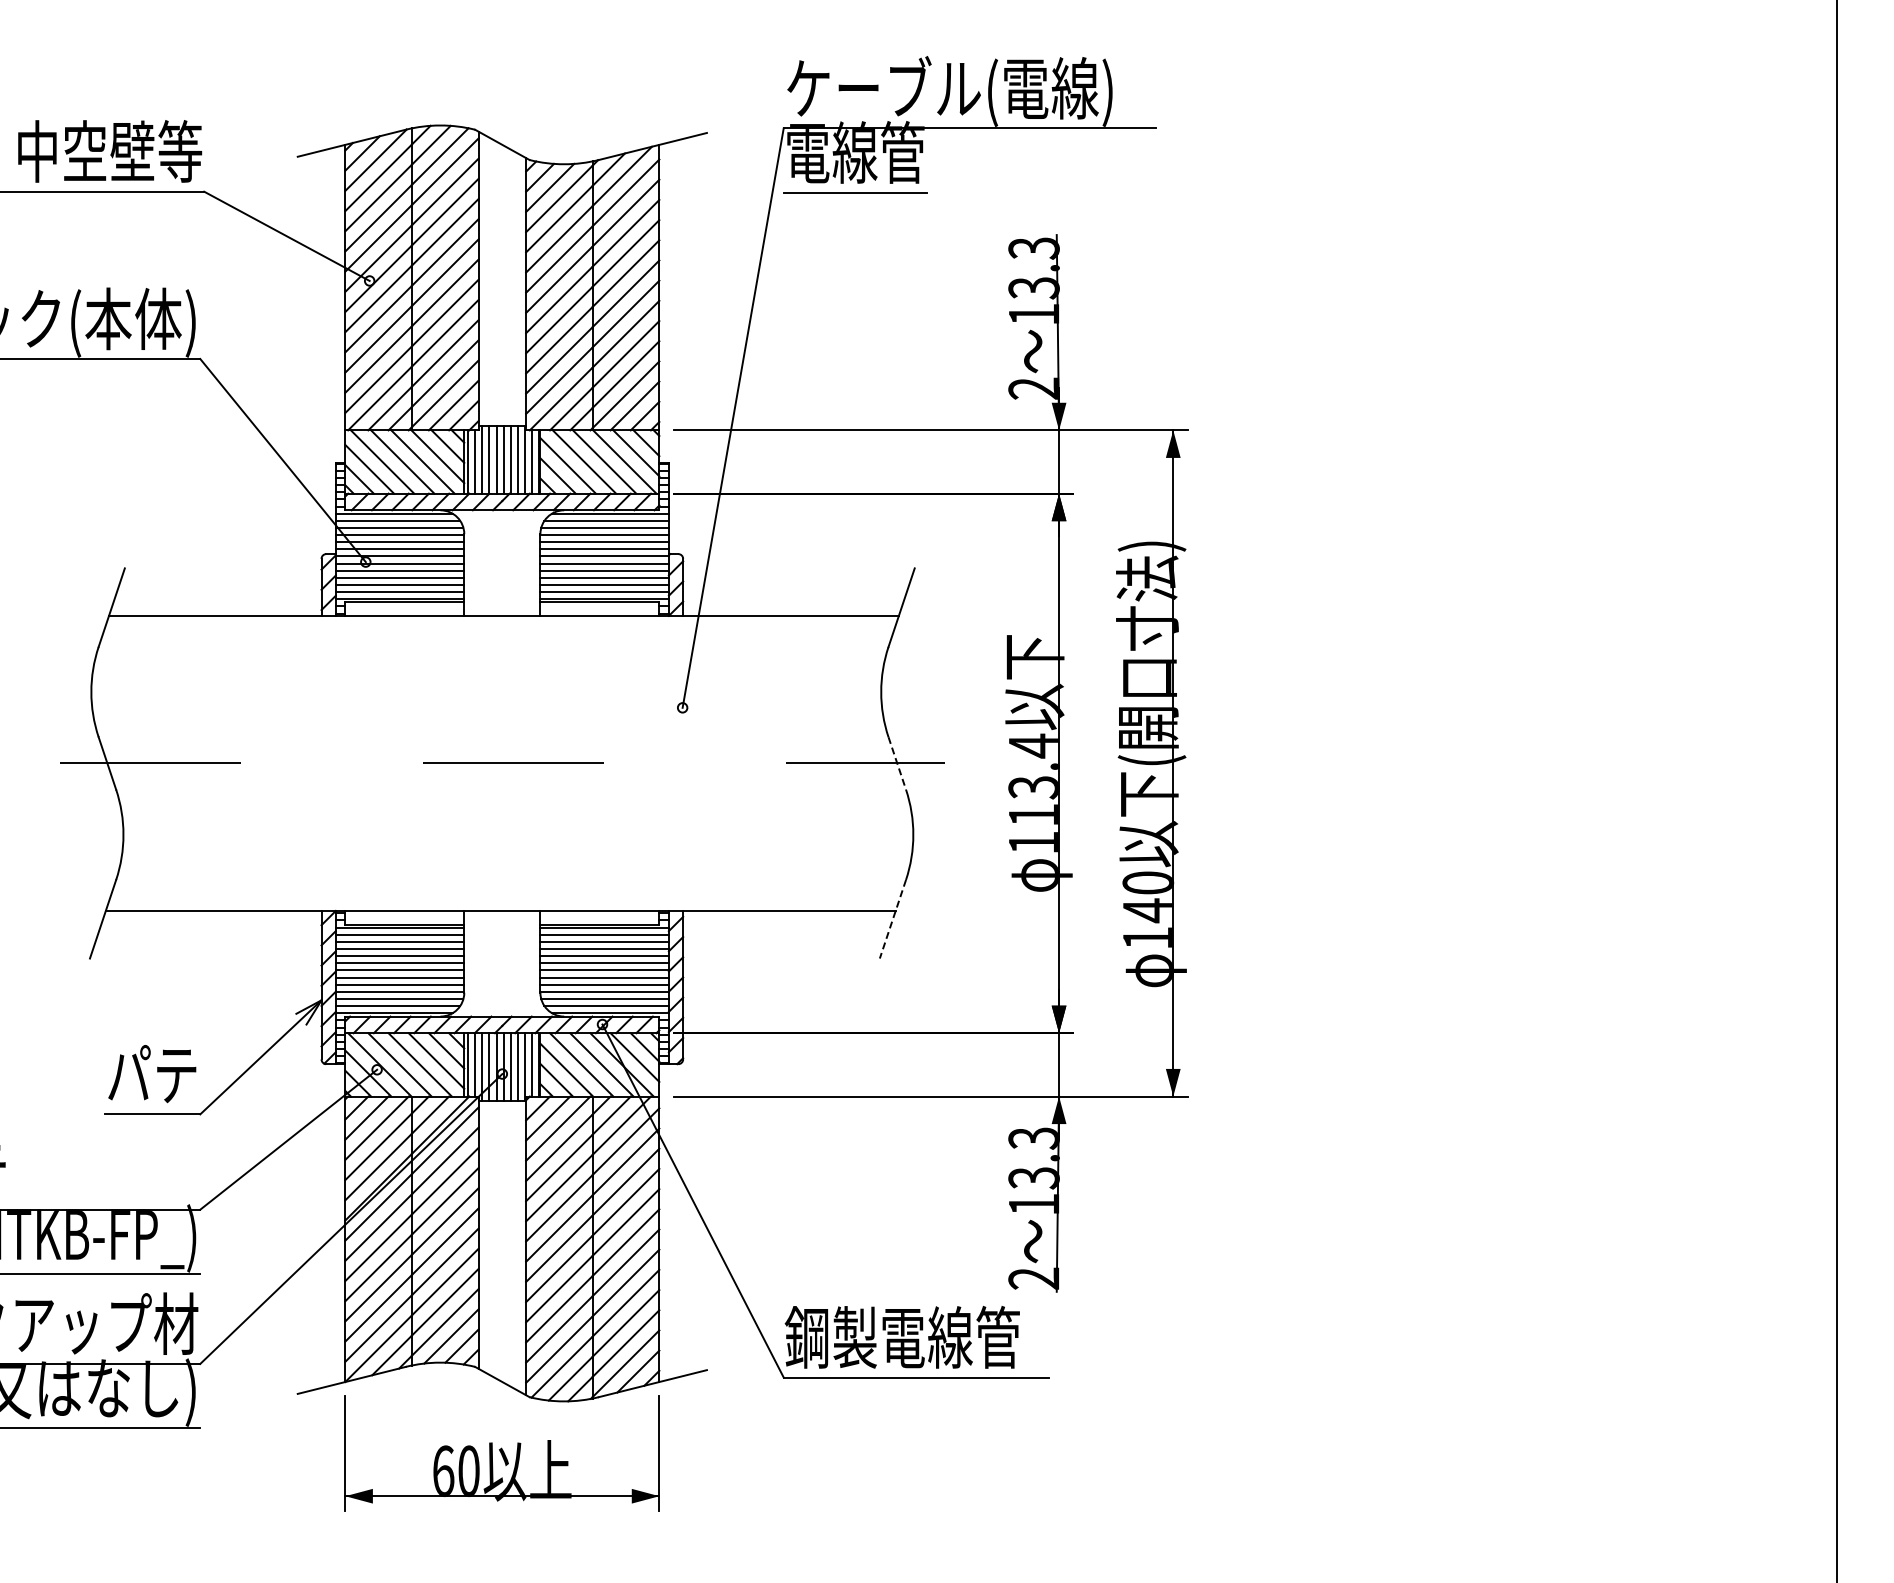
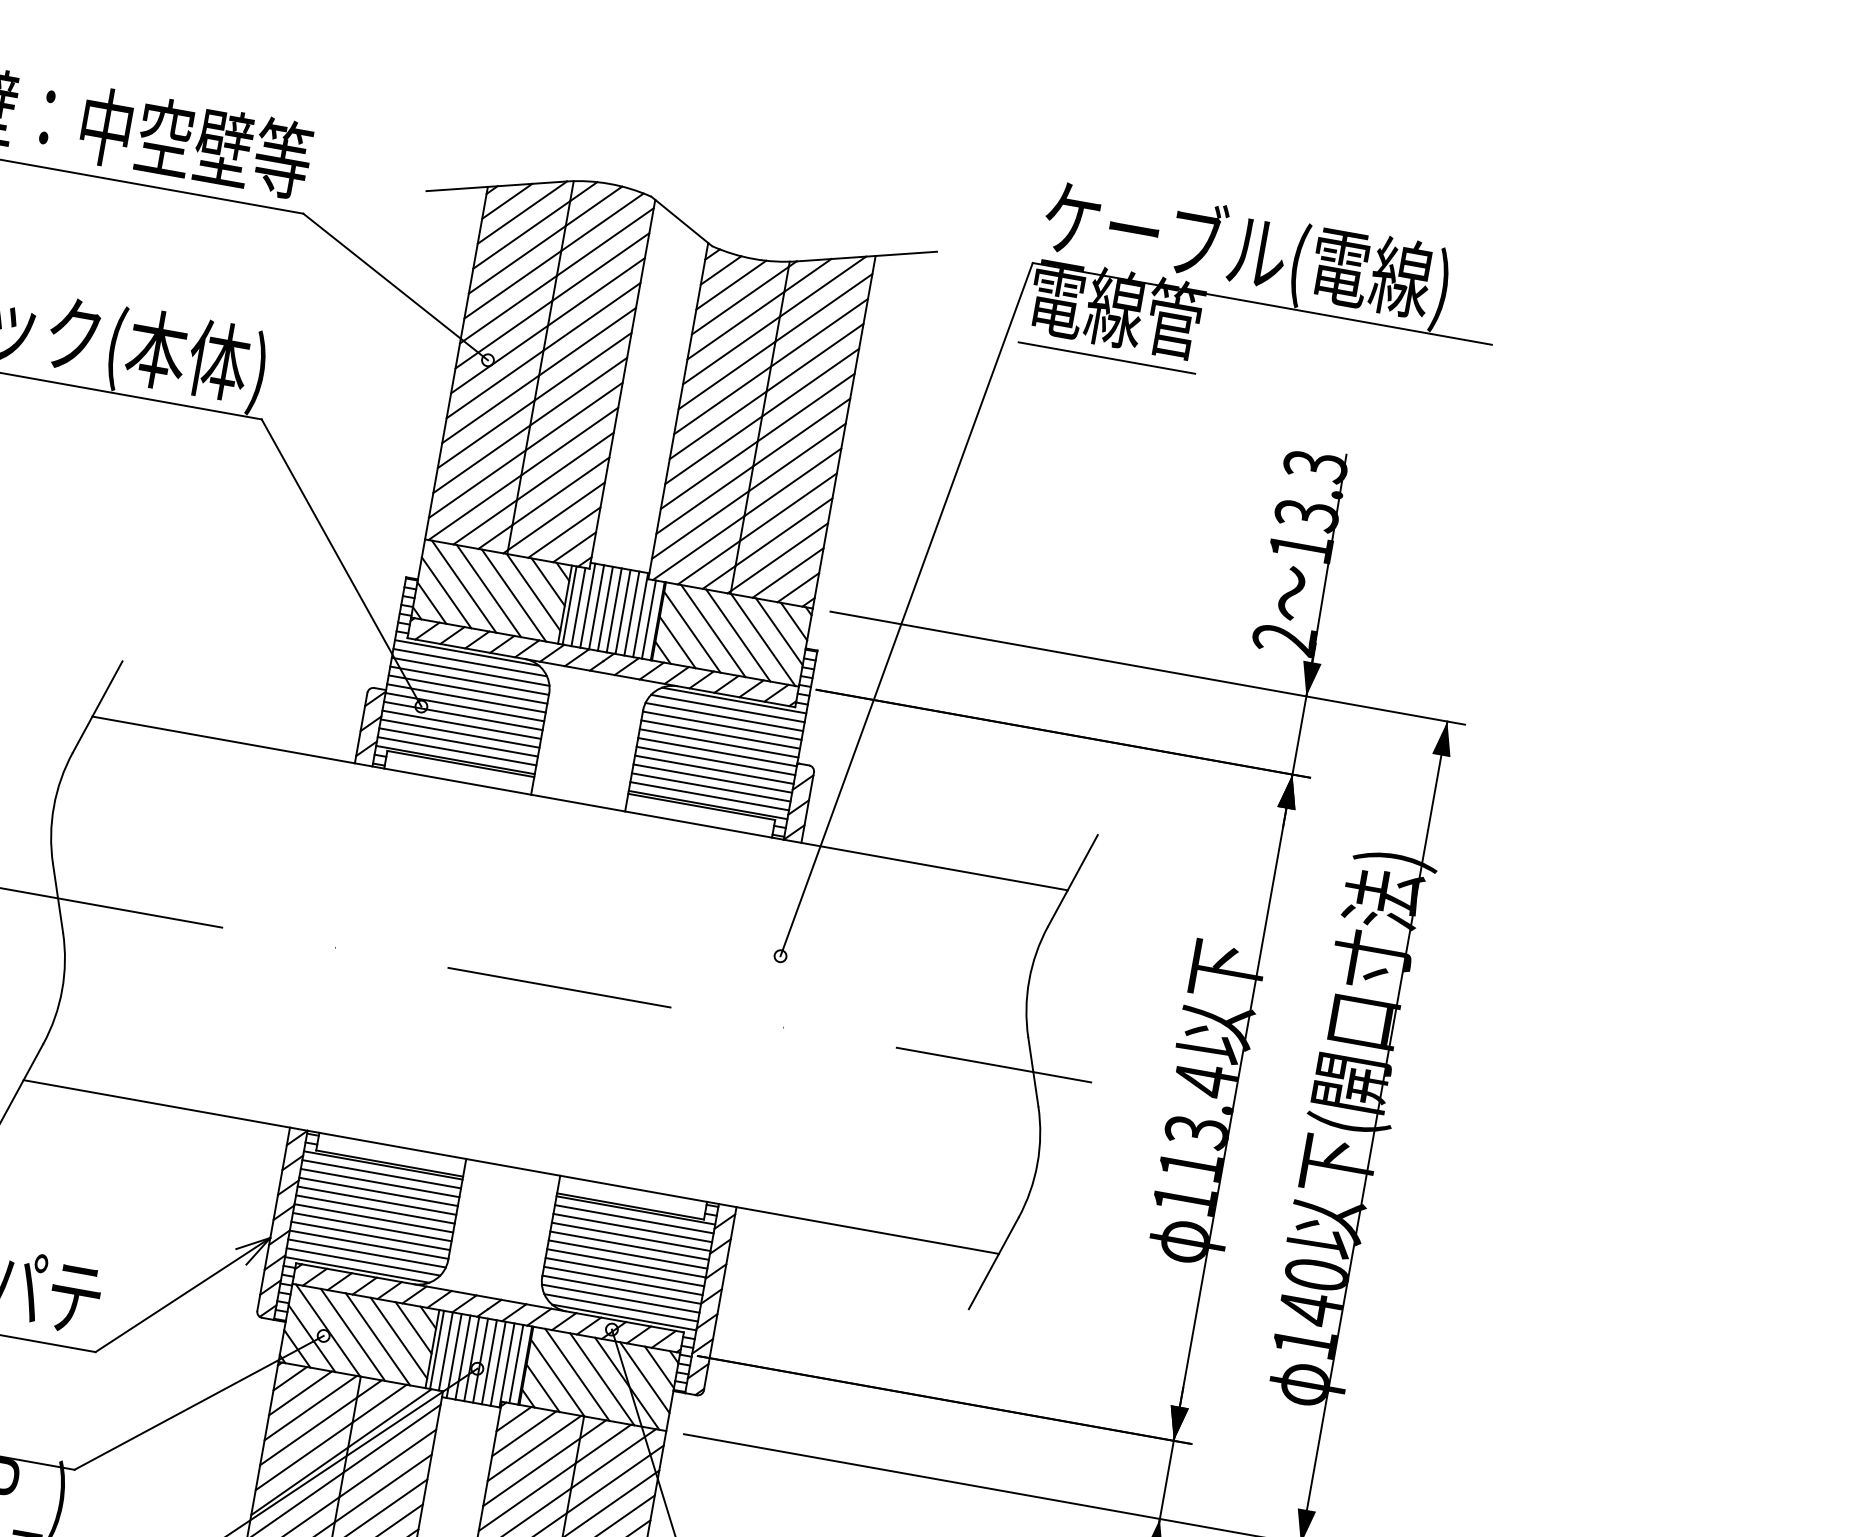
line: (897, 763) -> (1033, 1072), dashed -> solid
line: (892, 919) -> (993, 1263), dashed -> solid

